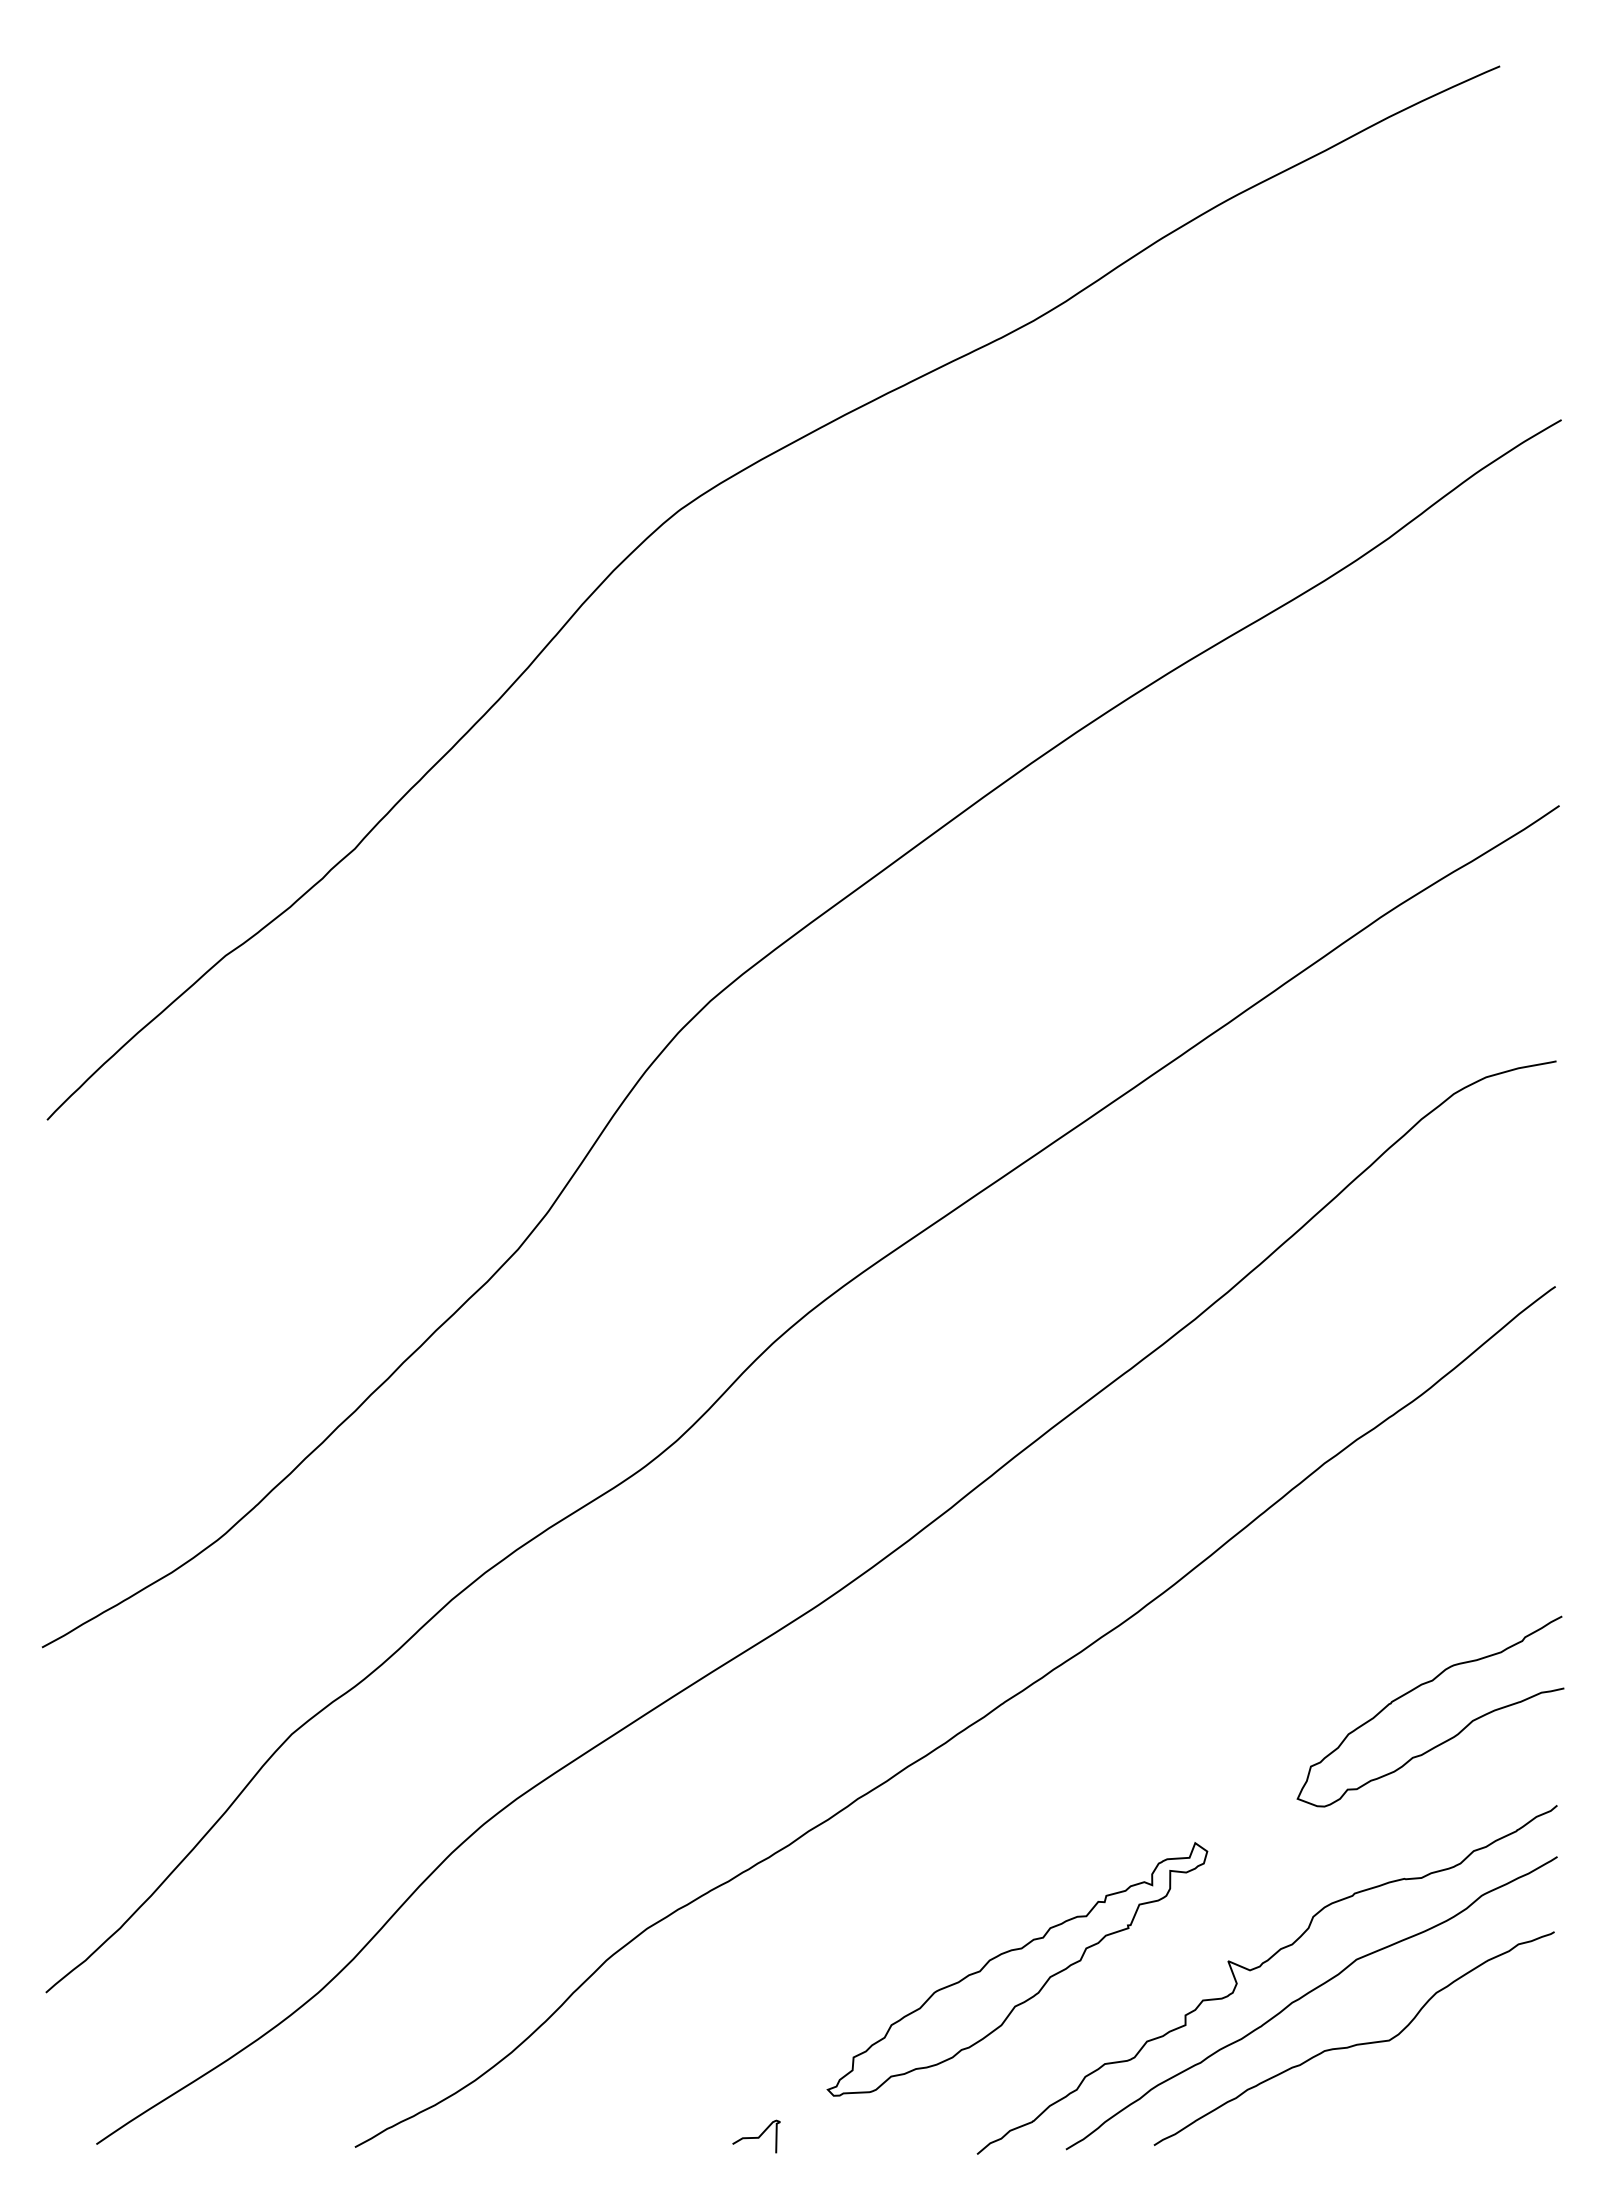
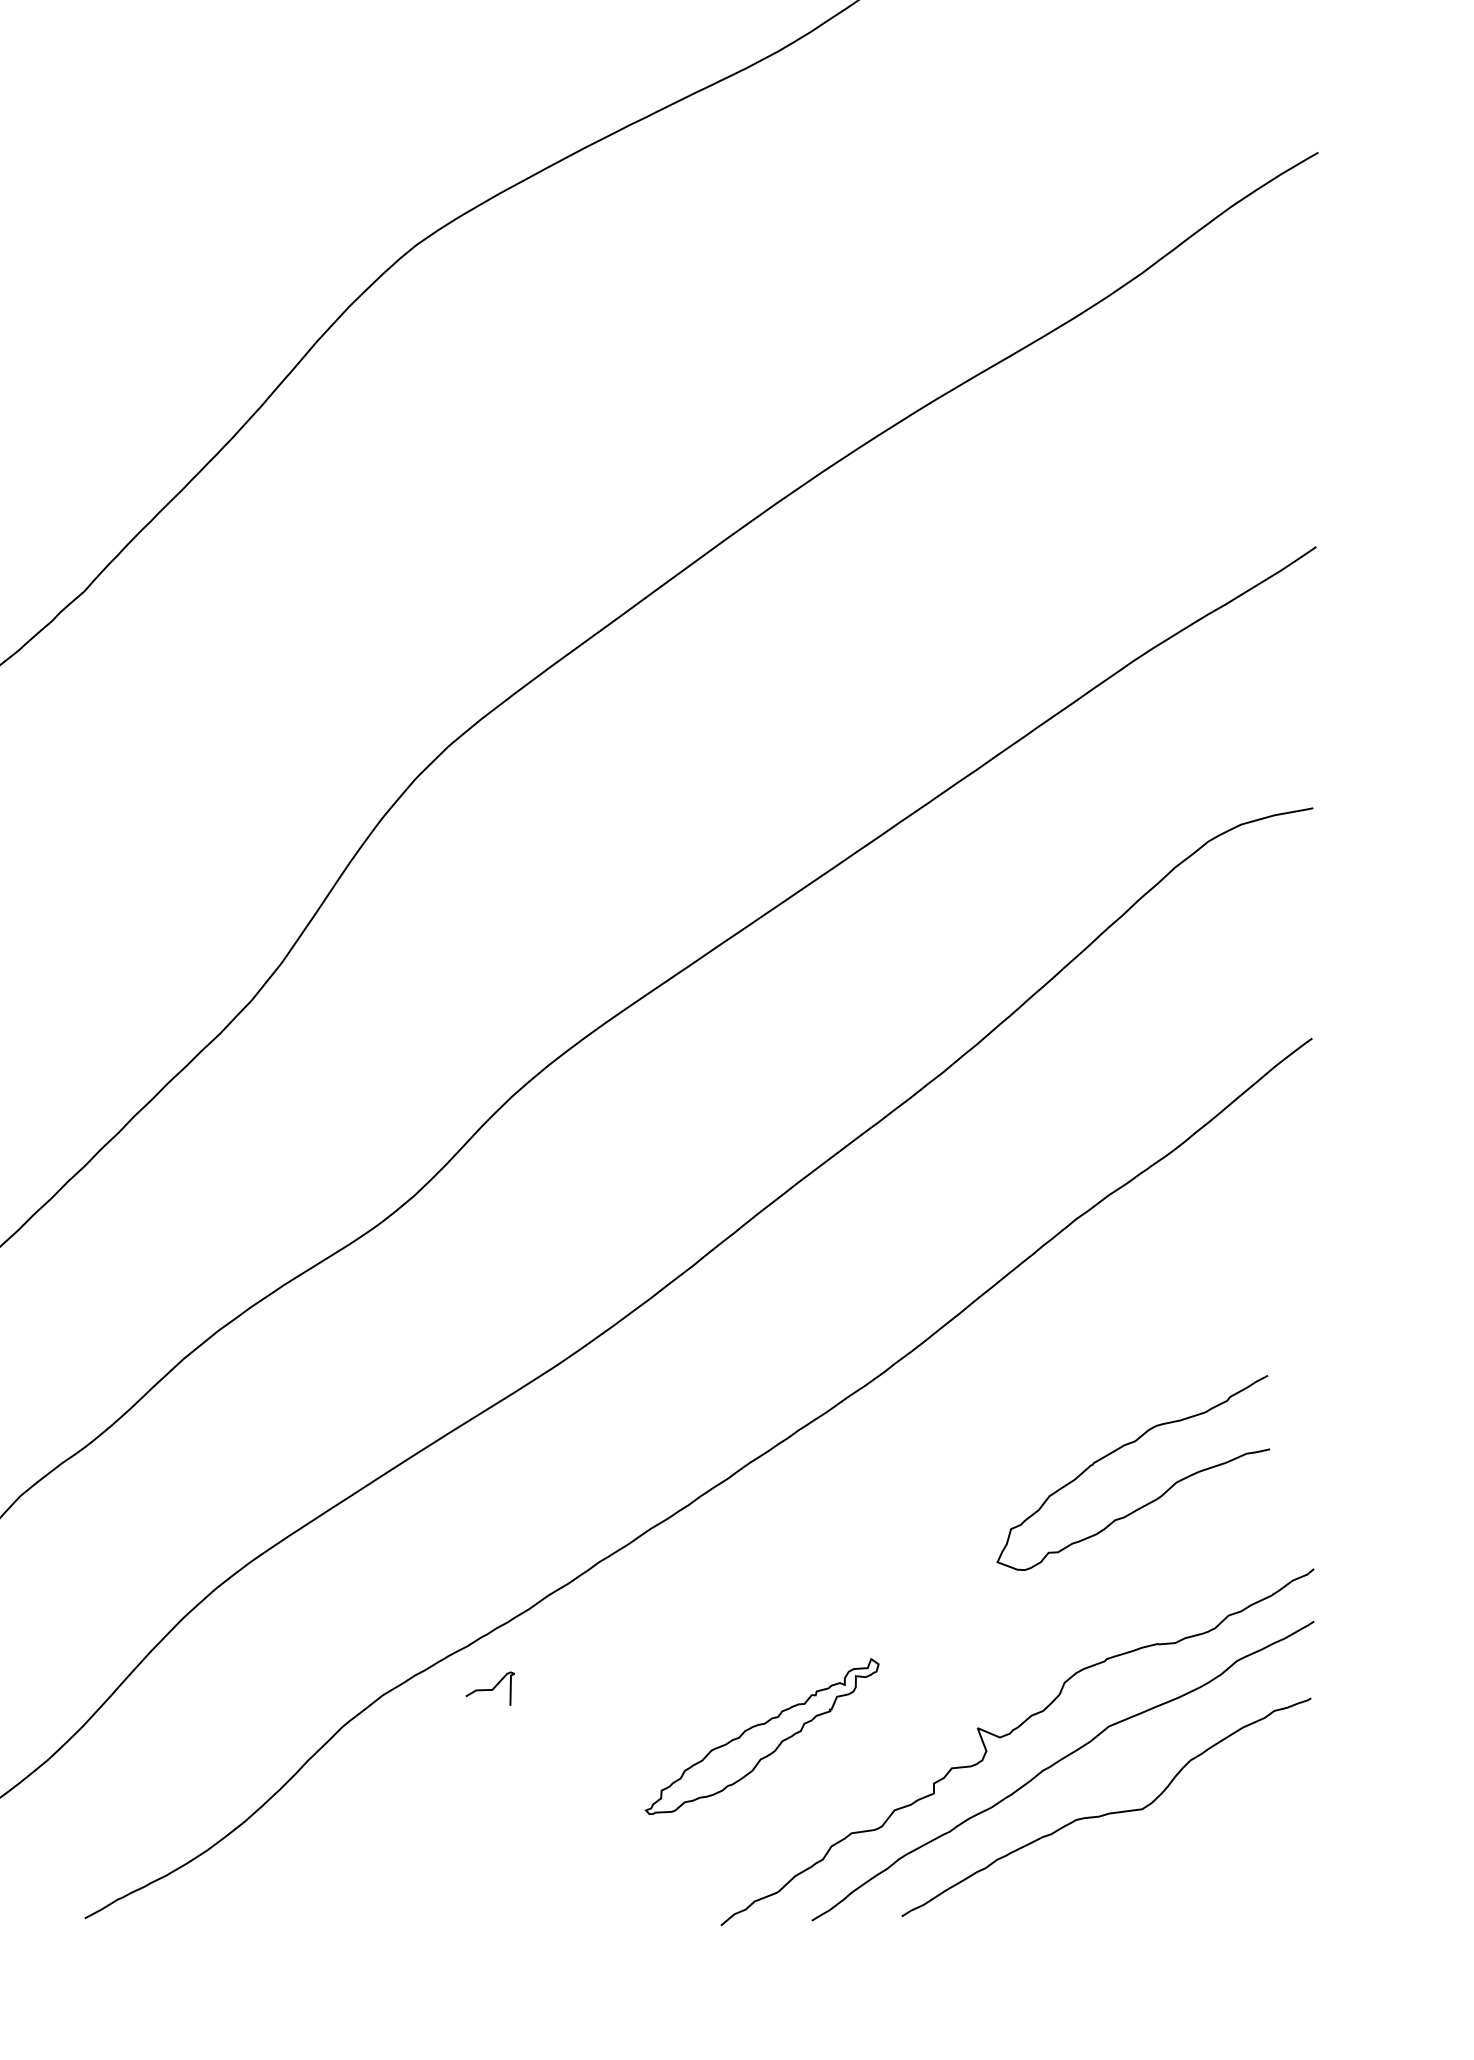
curve: (1417, 1688) -> (1120, 1449), moved
part: (1017, 1969) -> (762, 1736), size x0.6
curve: (757, 2136) -> (491, 1688), moved

